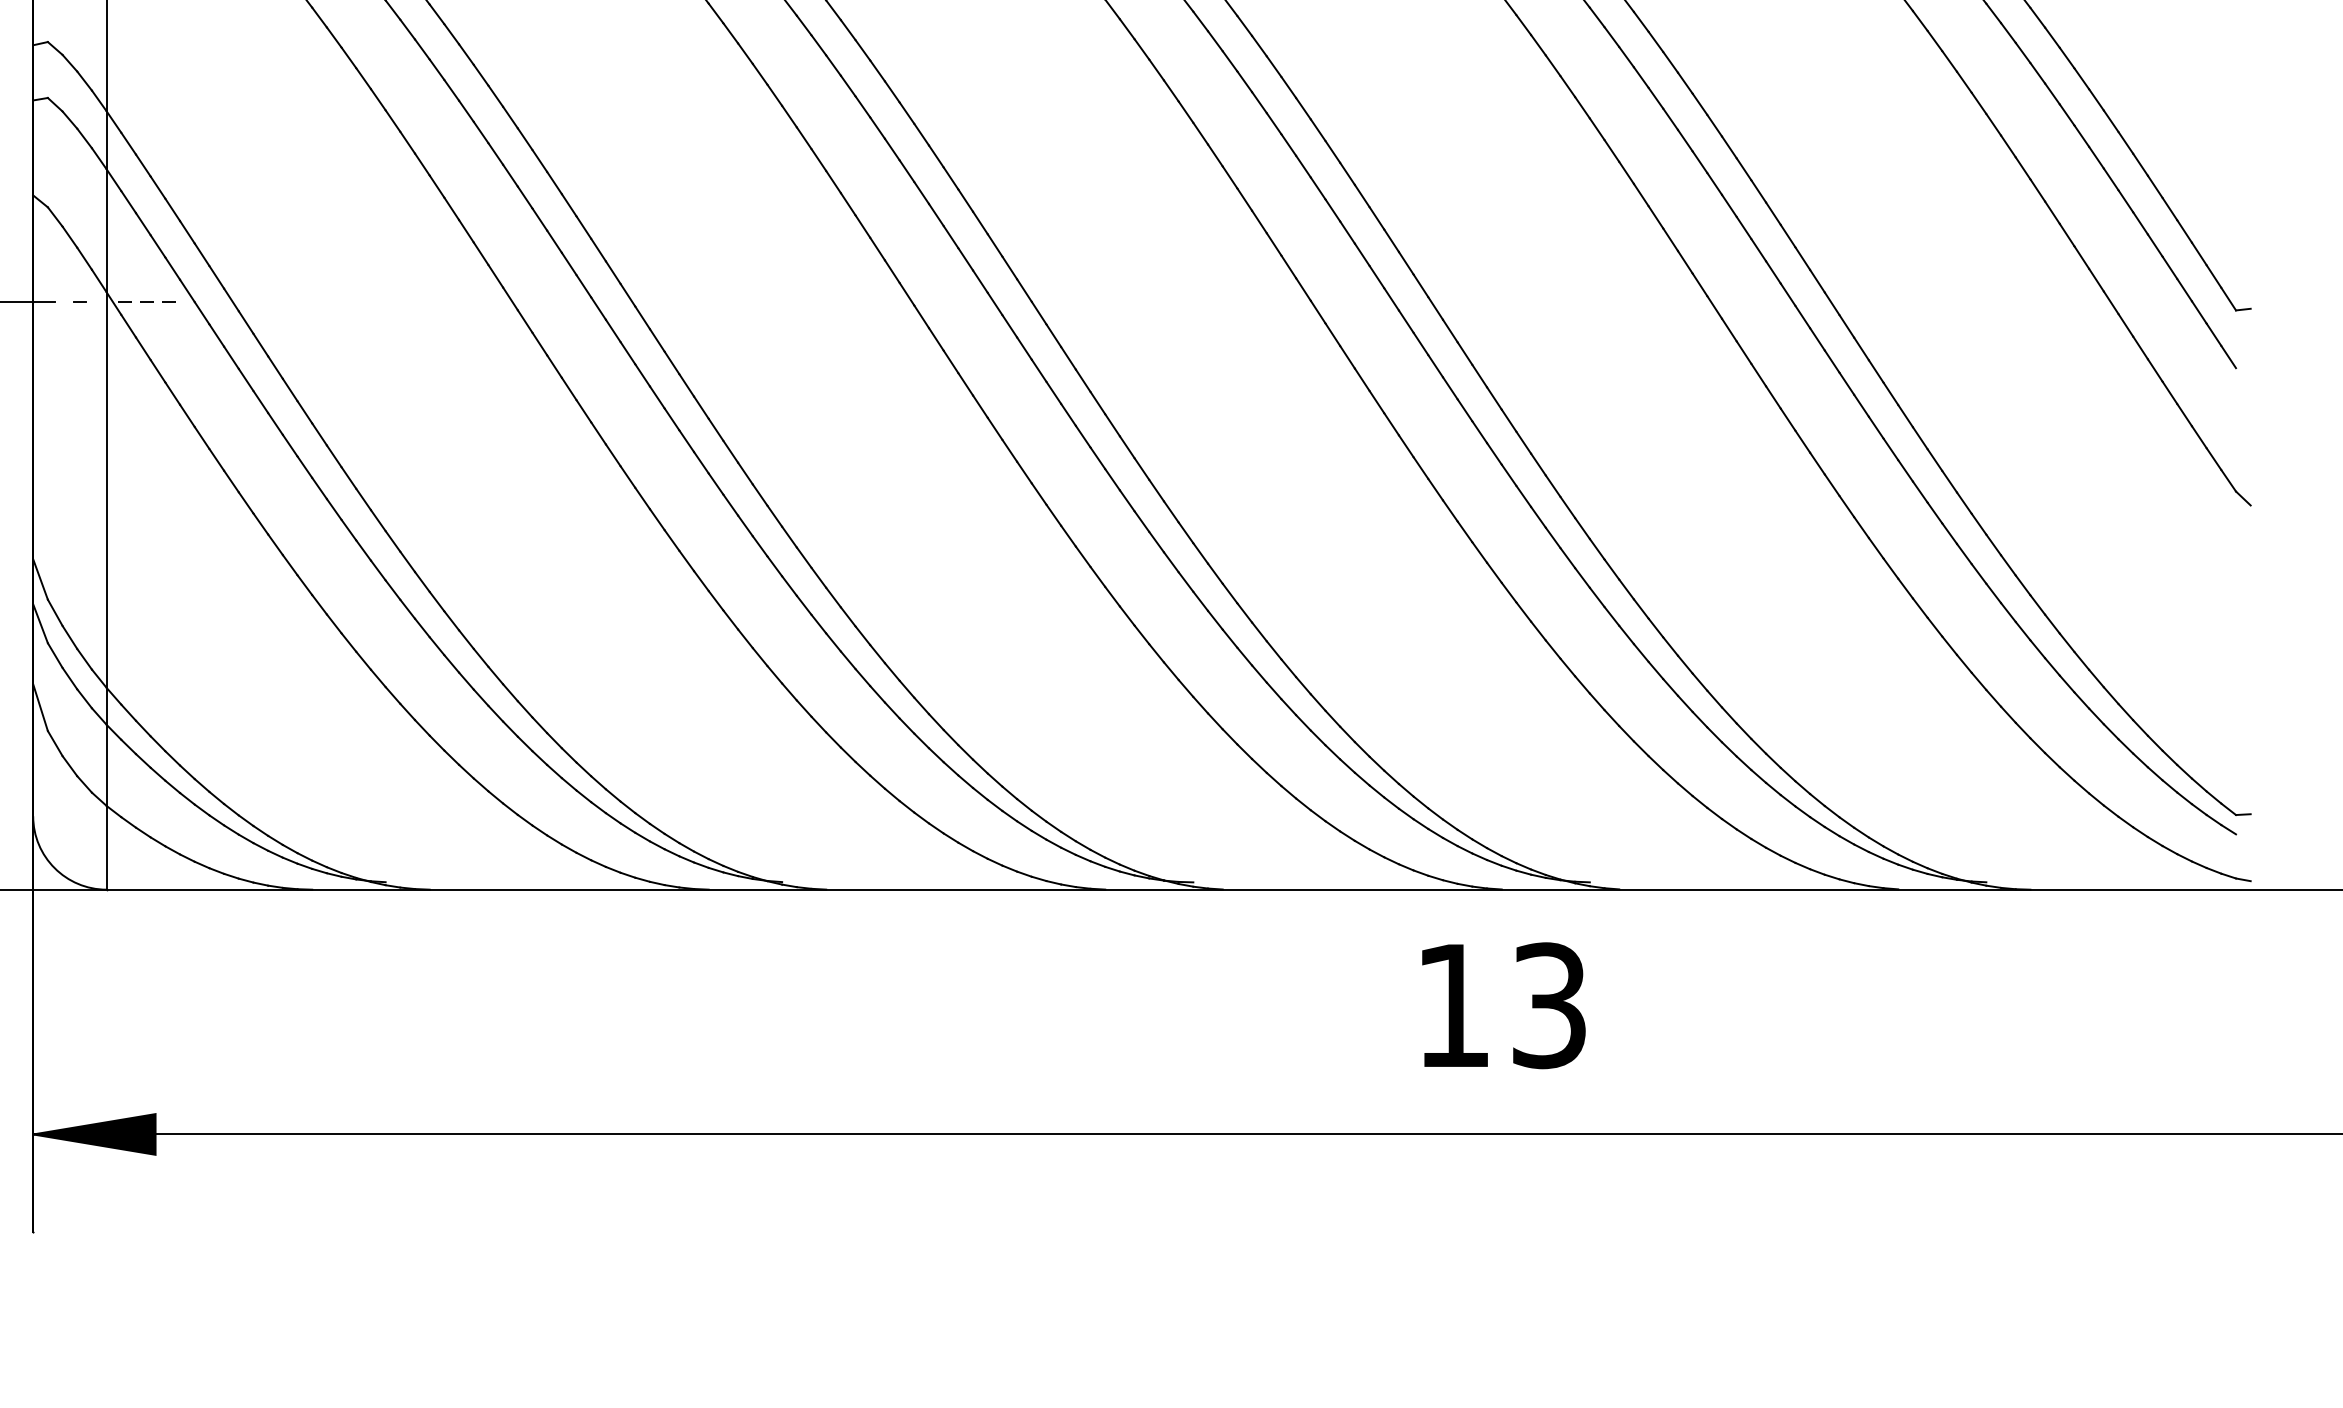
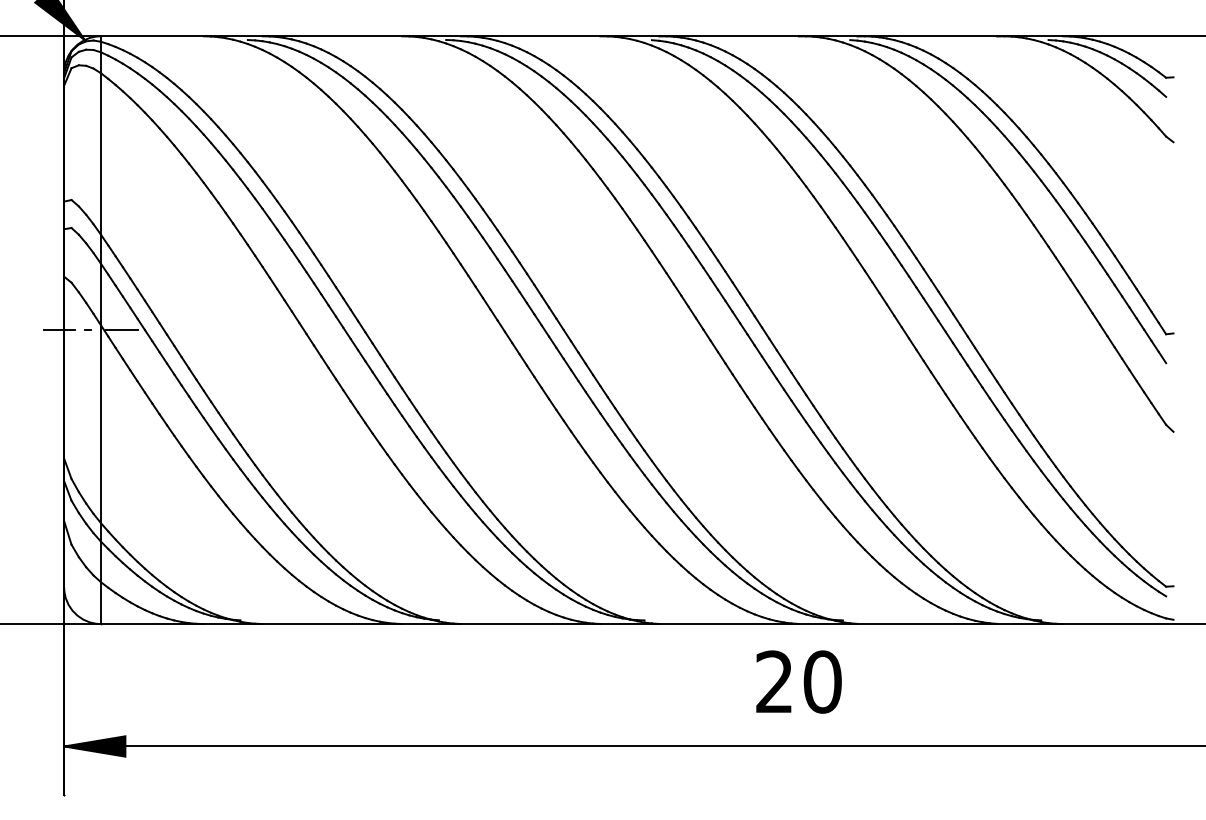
line: (149, 302) -> (122, 330), dashed -> solid
text: (1501, 1004) -> (798, 681), 13 -> 20

